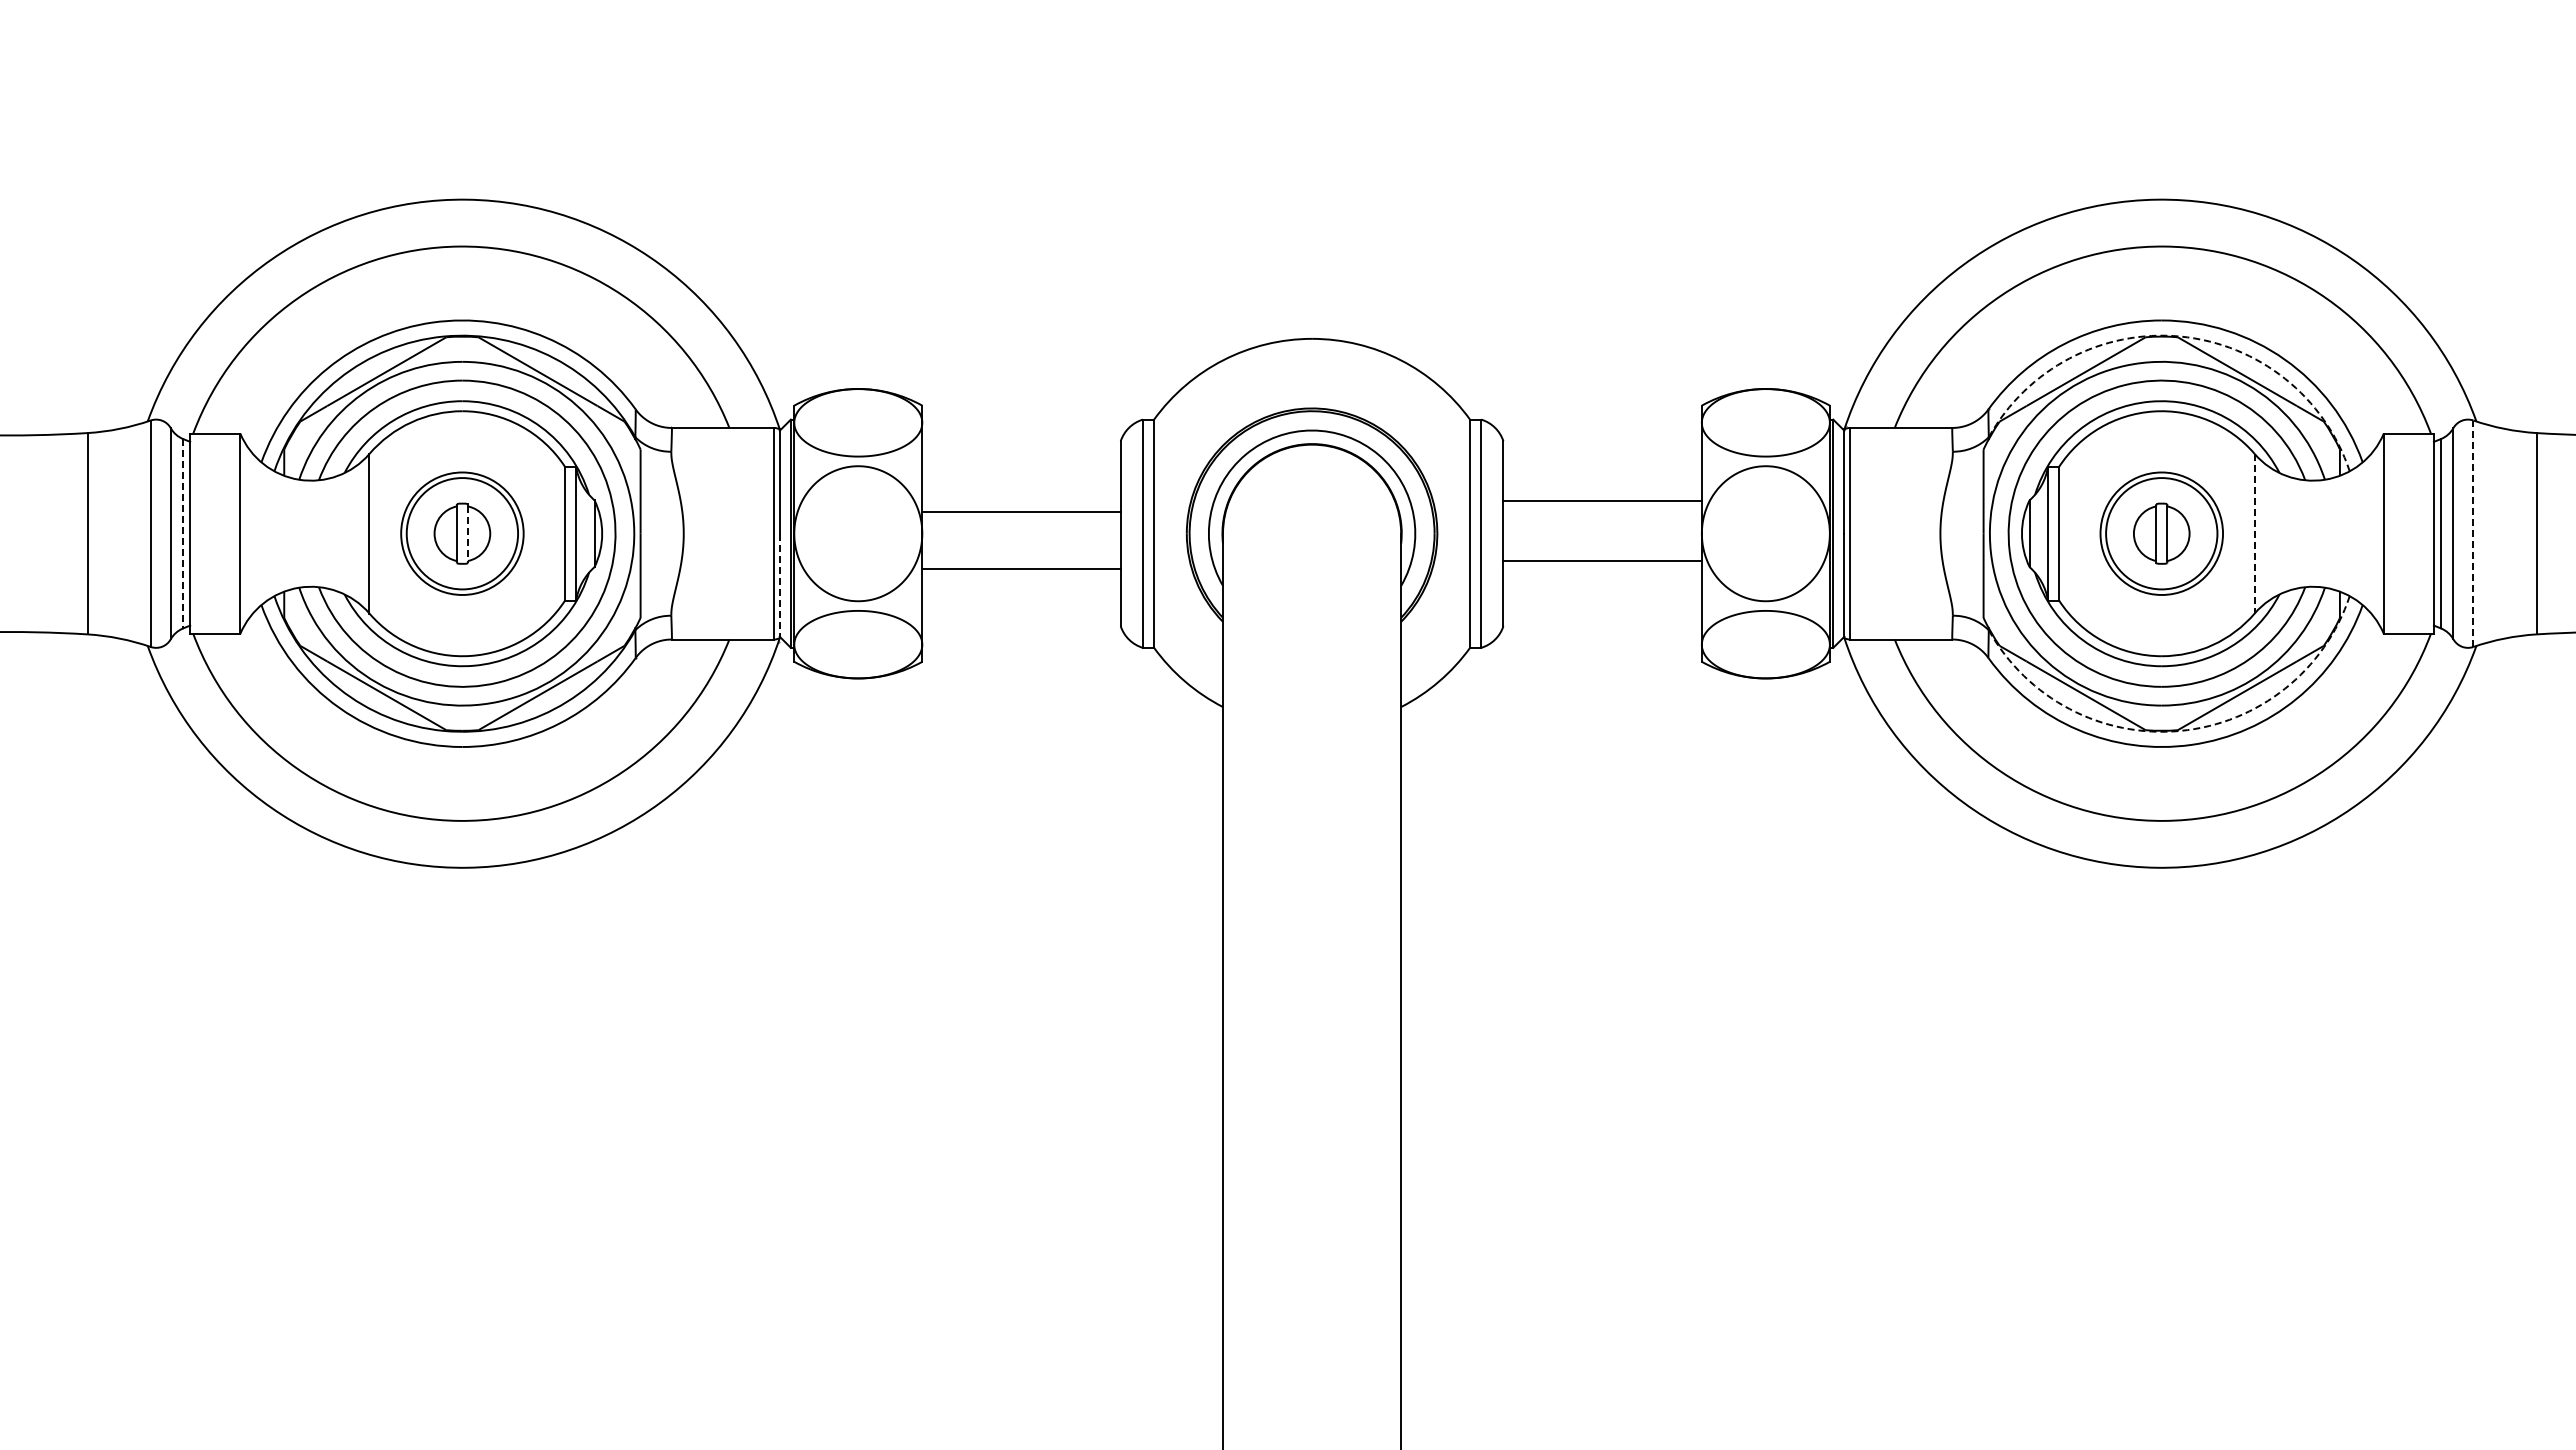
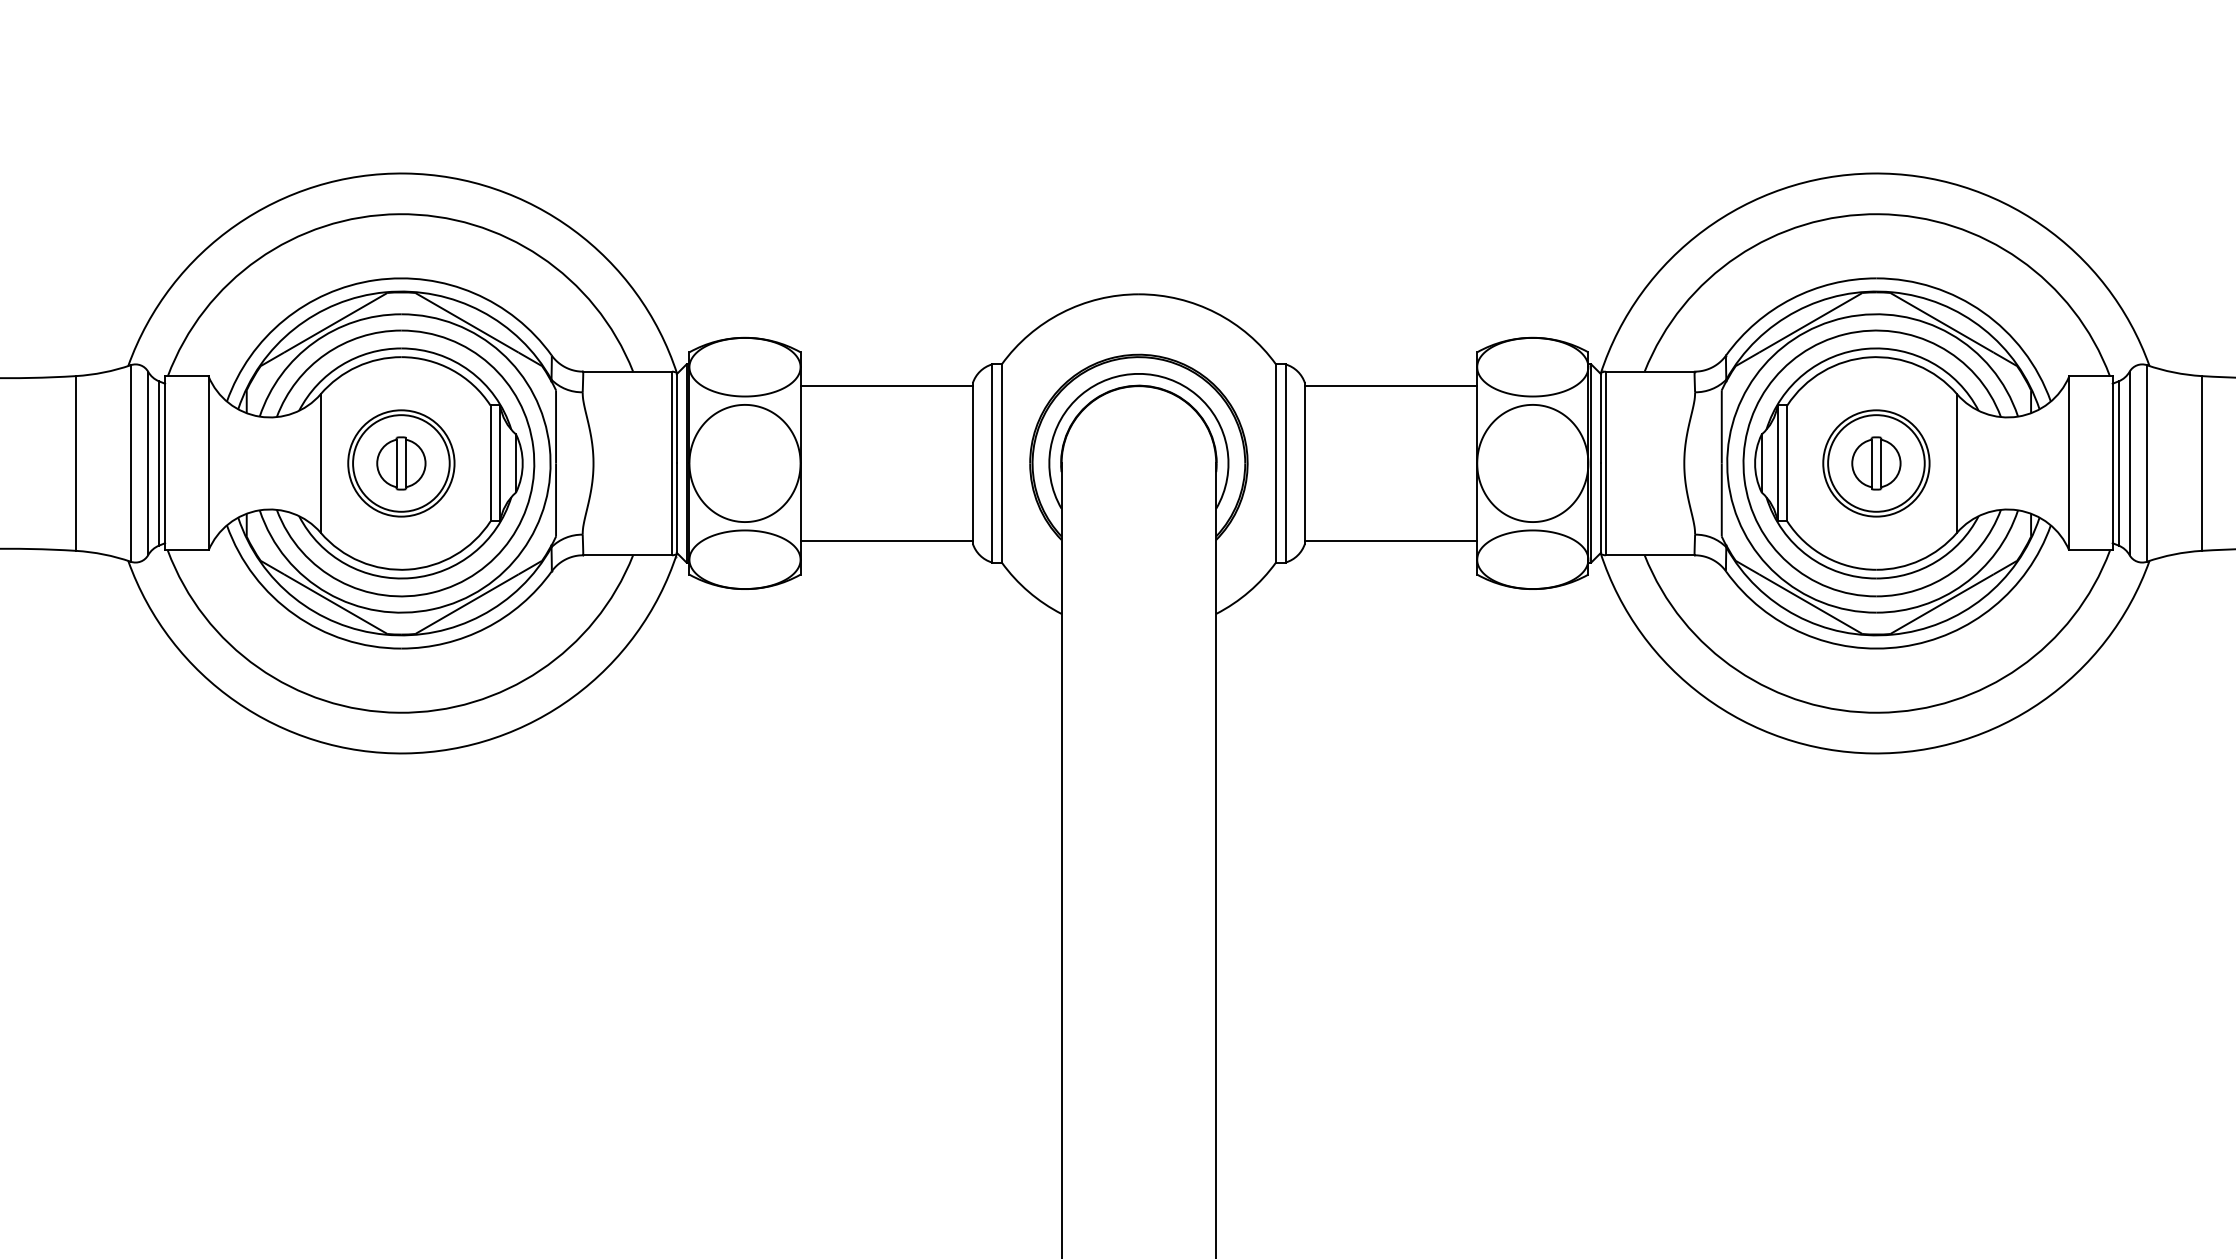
arc: (2180, 336) -> (1892, 292), dashed -> solid
line: (1602, 500) -> (1390, 386), moved
line: (1021, 511) -> (886, 386), moved
line: (183, 533) -> (159, 463), dashed -> solid
line: (2254, 533) -> (1956, 463), dashed -> solid
line: (2473, 533) -> (2147, 463), dashed -> solid
line: (467, 534) -> (405, 464), dashed -> solid
line: (1602, 560) -> (1390, 540), moved
line: (1021, 568) -> (886, 540), moved
line: (779, 586) -> (676, 509), dashed -> solid
arc: (2180, 730) -> (1892, 634), dashed -> solid

